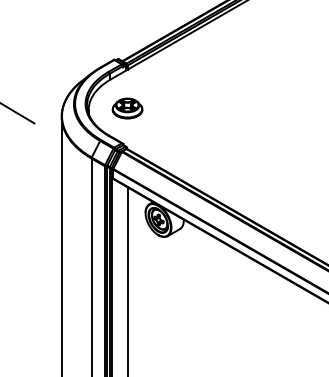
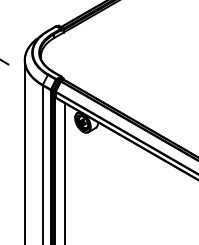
part: (127, 108) -> (64, 55), removed

